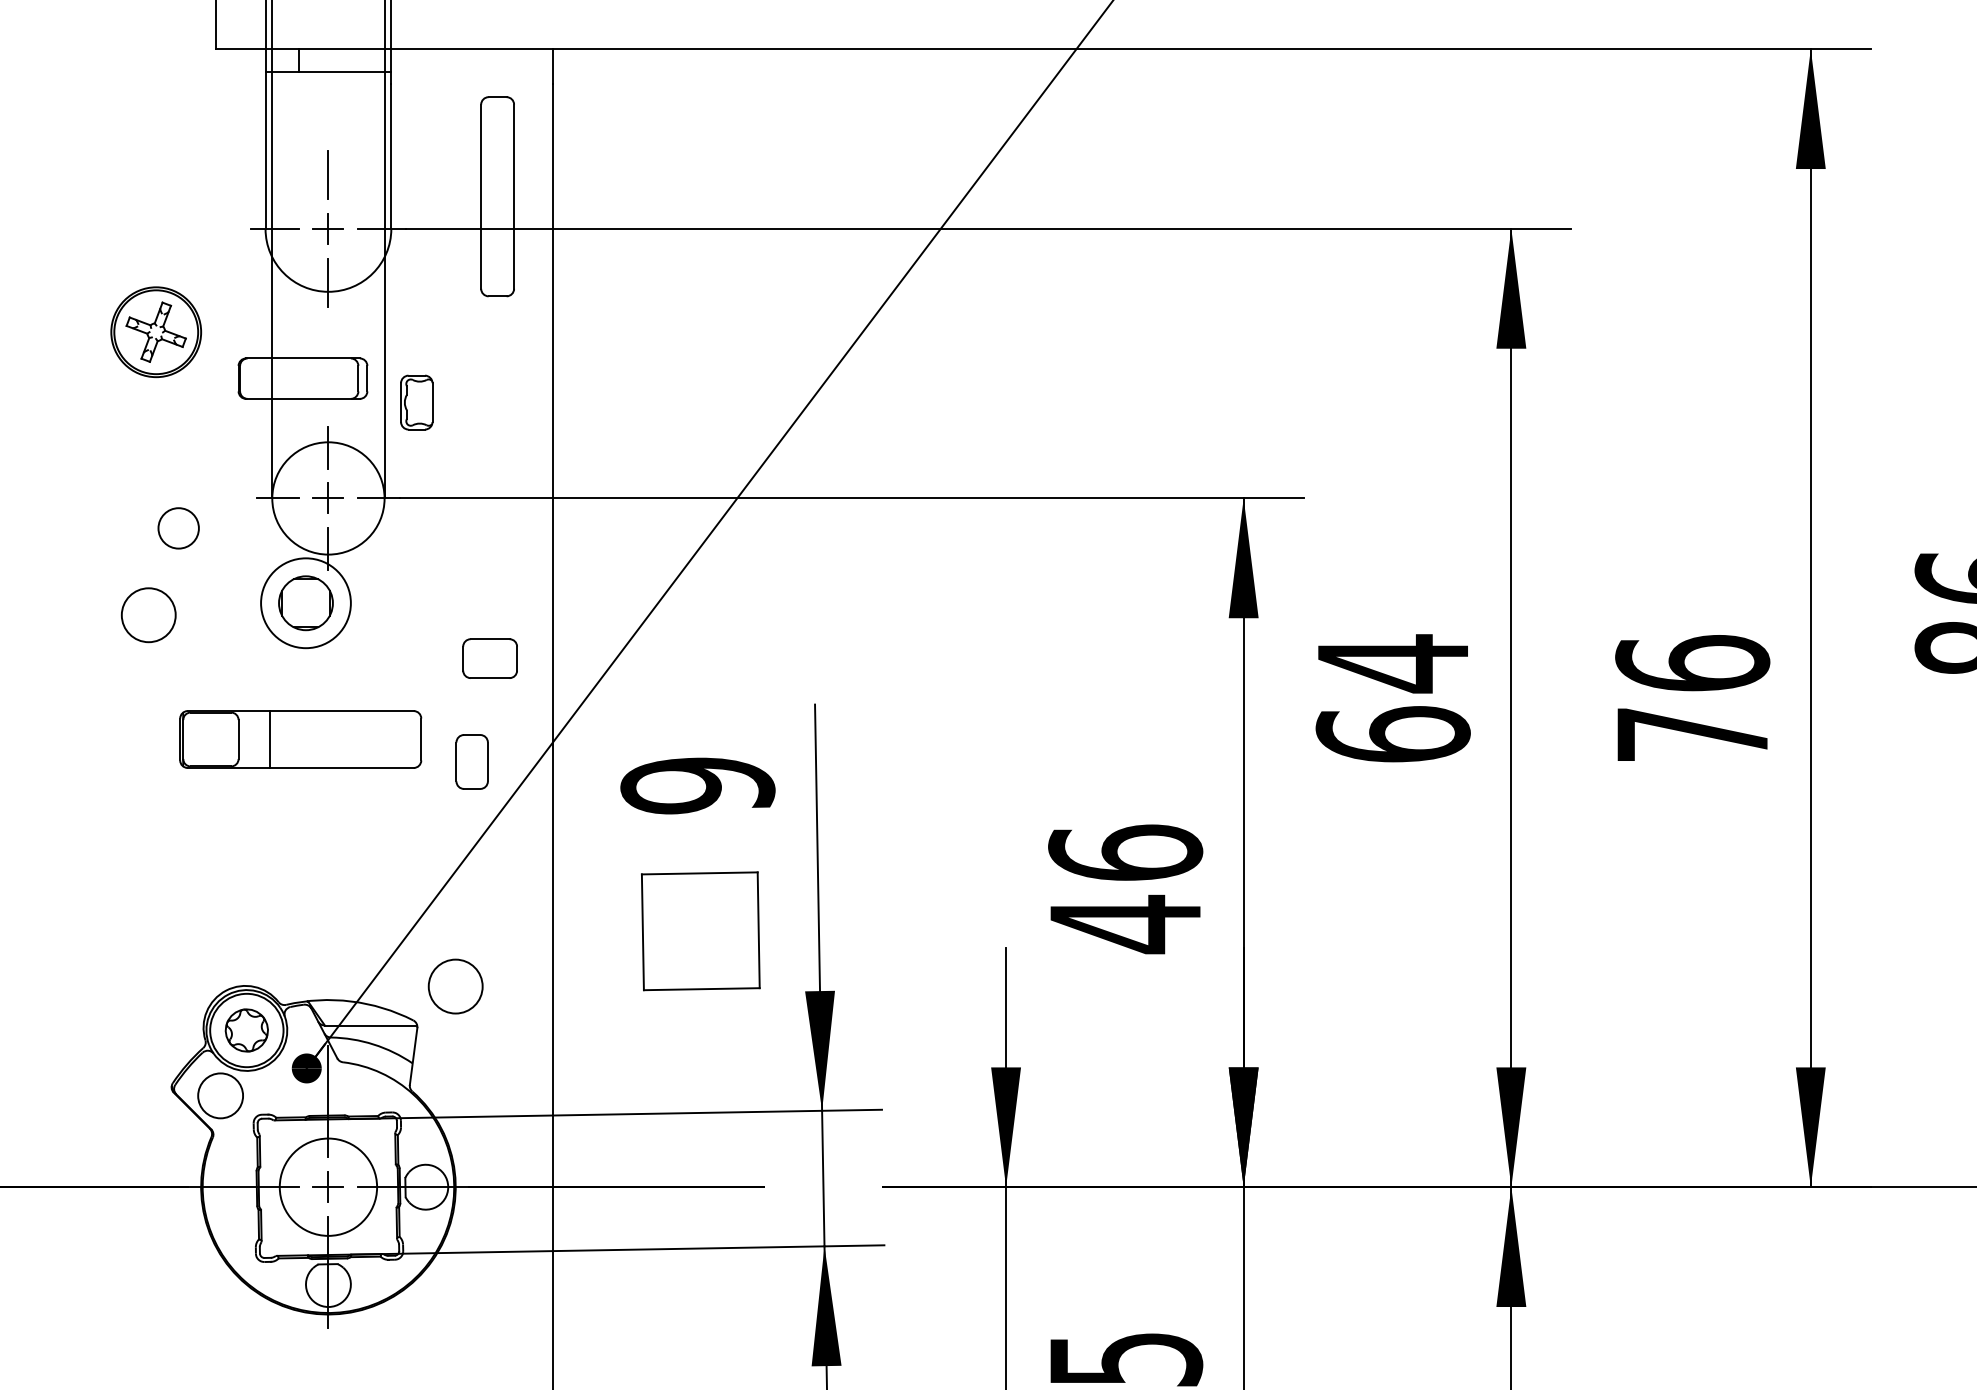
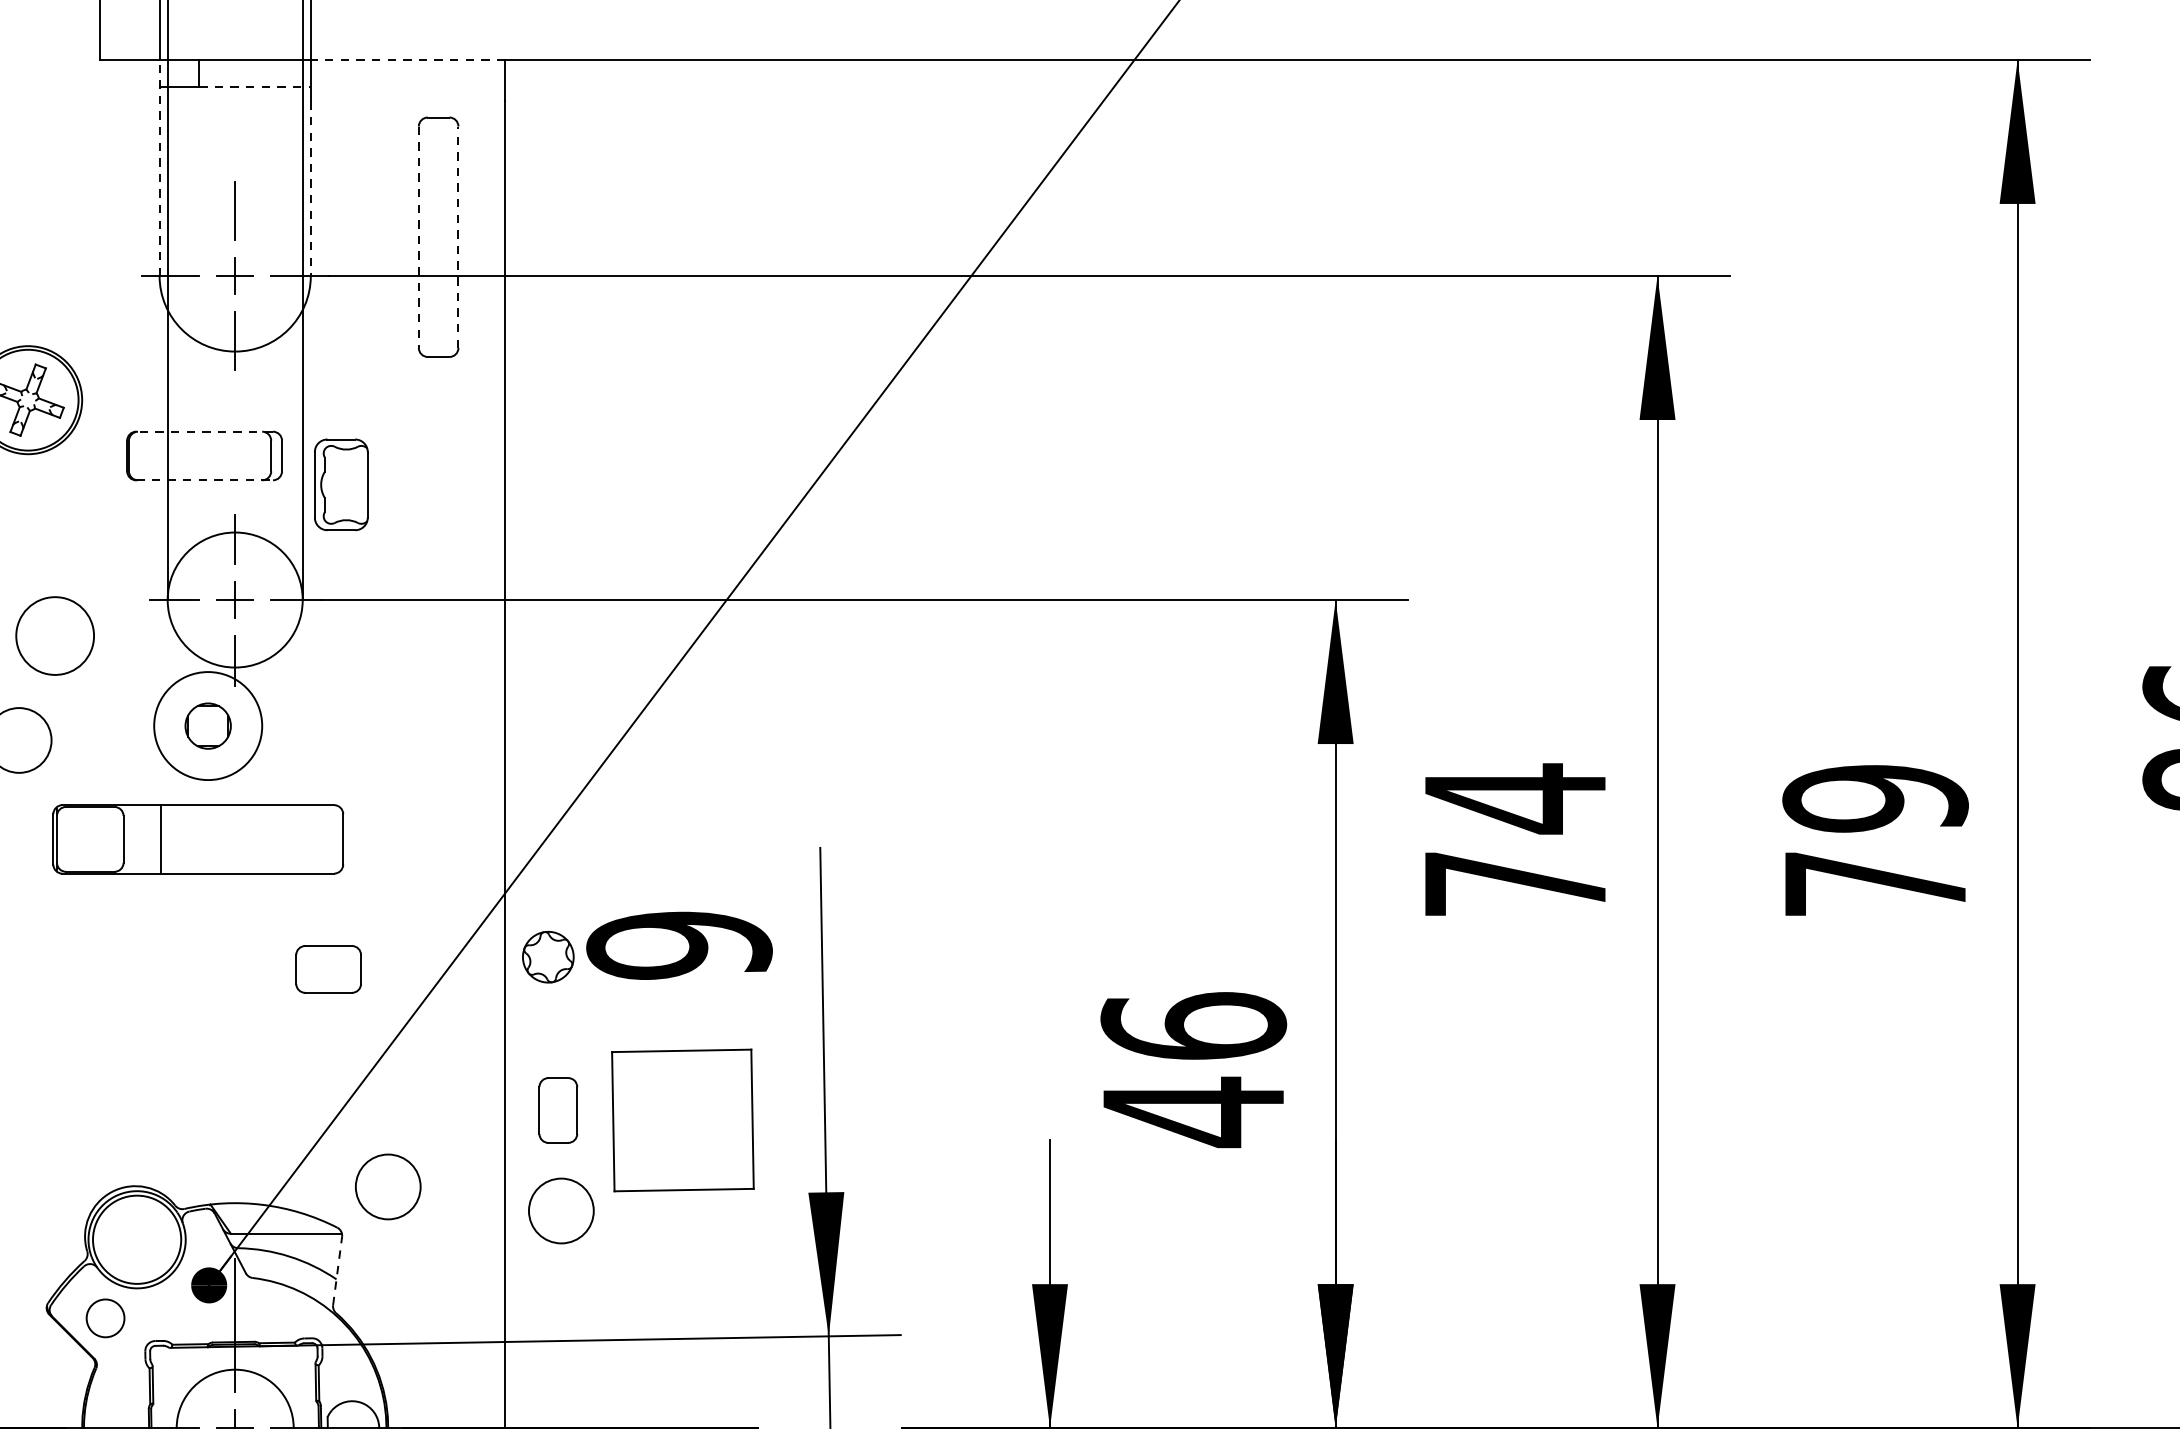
line: (472, 49) -> (408, 60), solid -> dashed
line: (345, 71) -> (255, 86), solid -> dashed
line: (265, 139) -> (159, 168), solid -> dashed
line: (391, 156) -> (311, 188), solid -> dashed
line: (514, 196) -> (458, 236), solid -> dashed
line: (481, 197) -> (419, 238), solid -> dashed
line: (302, 358) -> (204, 431), solid -> dashed
line: (302, 398) -> (204, 479), solid -> dashed
part: (416, 402) -> (341, 484), size x1.4
circle: (178, 528) -> (54, 636), size x1.6
part: (305, 603) -> (207, 726), size x0.7
part: (489, 658) -> (327, 969), moved
text: (1692, 663) -> (1875, 798), 76 -> 79
text: (1392, 734) -> (1514, 883), 64 -> 74
part: (300, 739) -> (197, 839), moved
part: (471, 761) -> (557, 1109), moved
circle: (599, 1006) -> (561, 1210), added
part: (246, 1030) -> (547, 957), moved
line: (413, 1056) -> (337, 1271), solid -> dashed
circle: (220, 1095) -> (105, 1317), size x0.7

